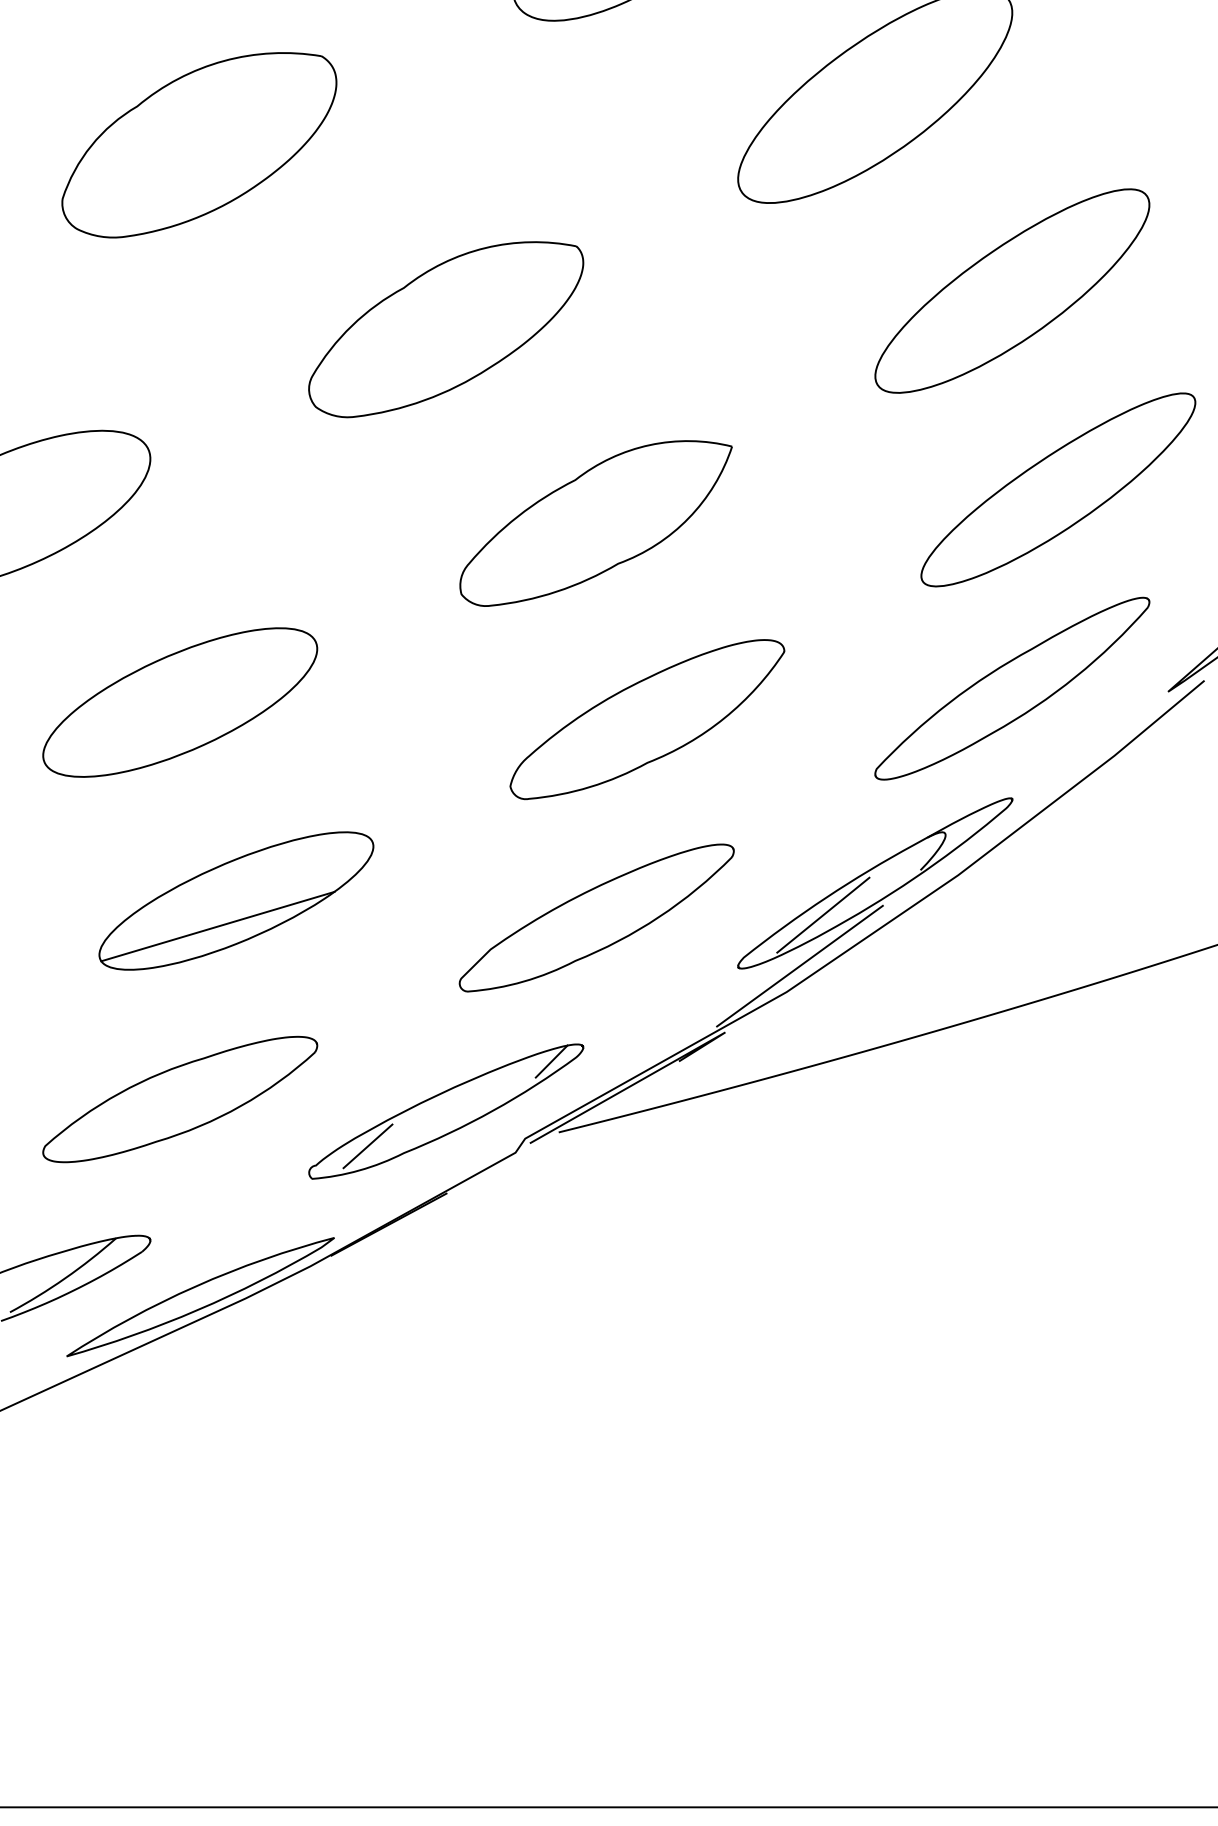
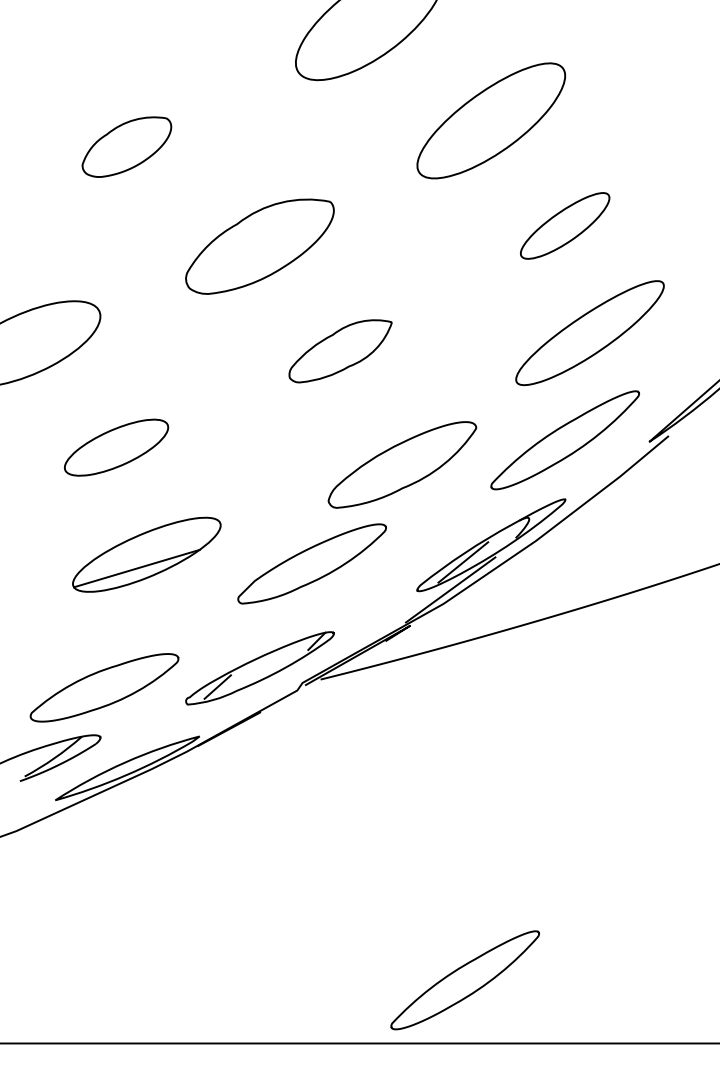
part: (198, 143) -> (126, 146), size x0.6
part: (1011, 290) -> (564, 225), size x0.6
part: (595, 523) -> (340, 351), size x0.7
part: (180, 702) -> (116, 447), size x0.7
part: (647, 718) -> (402, 464), moved
part: (595, 917) -> (311, 563), moved
part: (180, 1098) -> (104, 687), moved
part: (825, 1690) -> (464, 980), added

